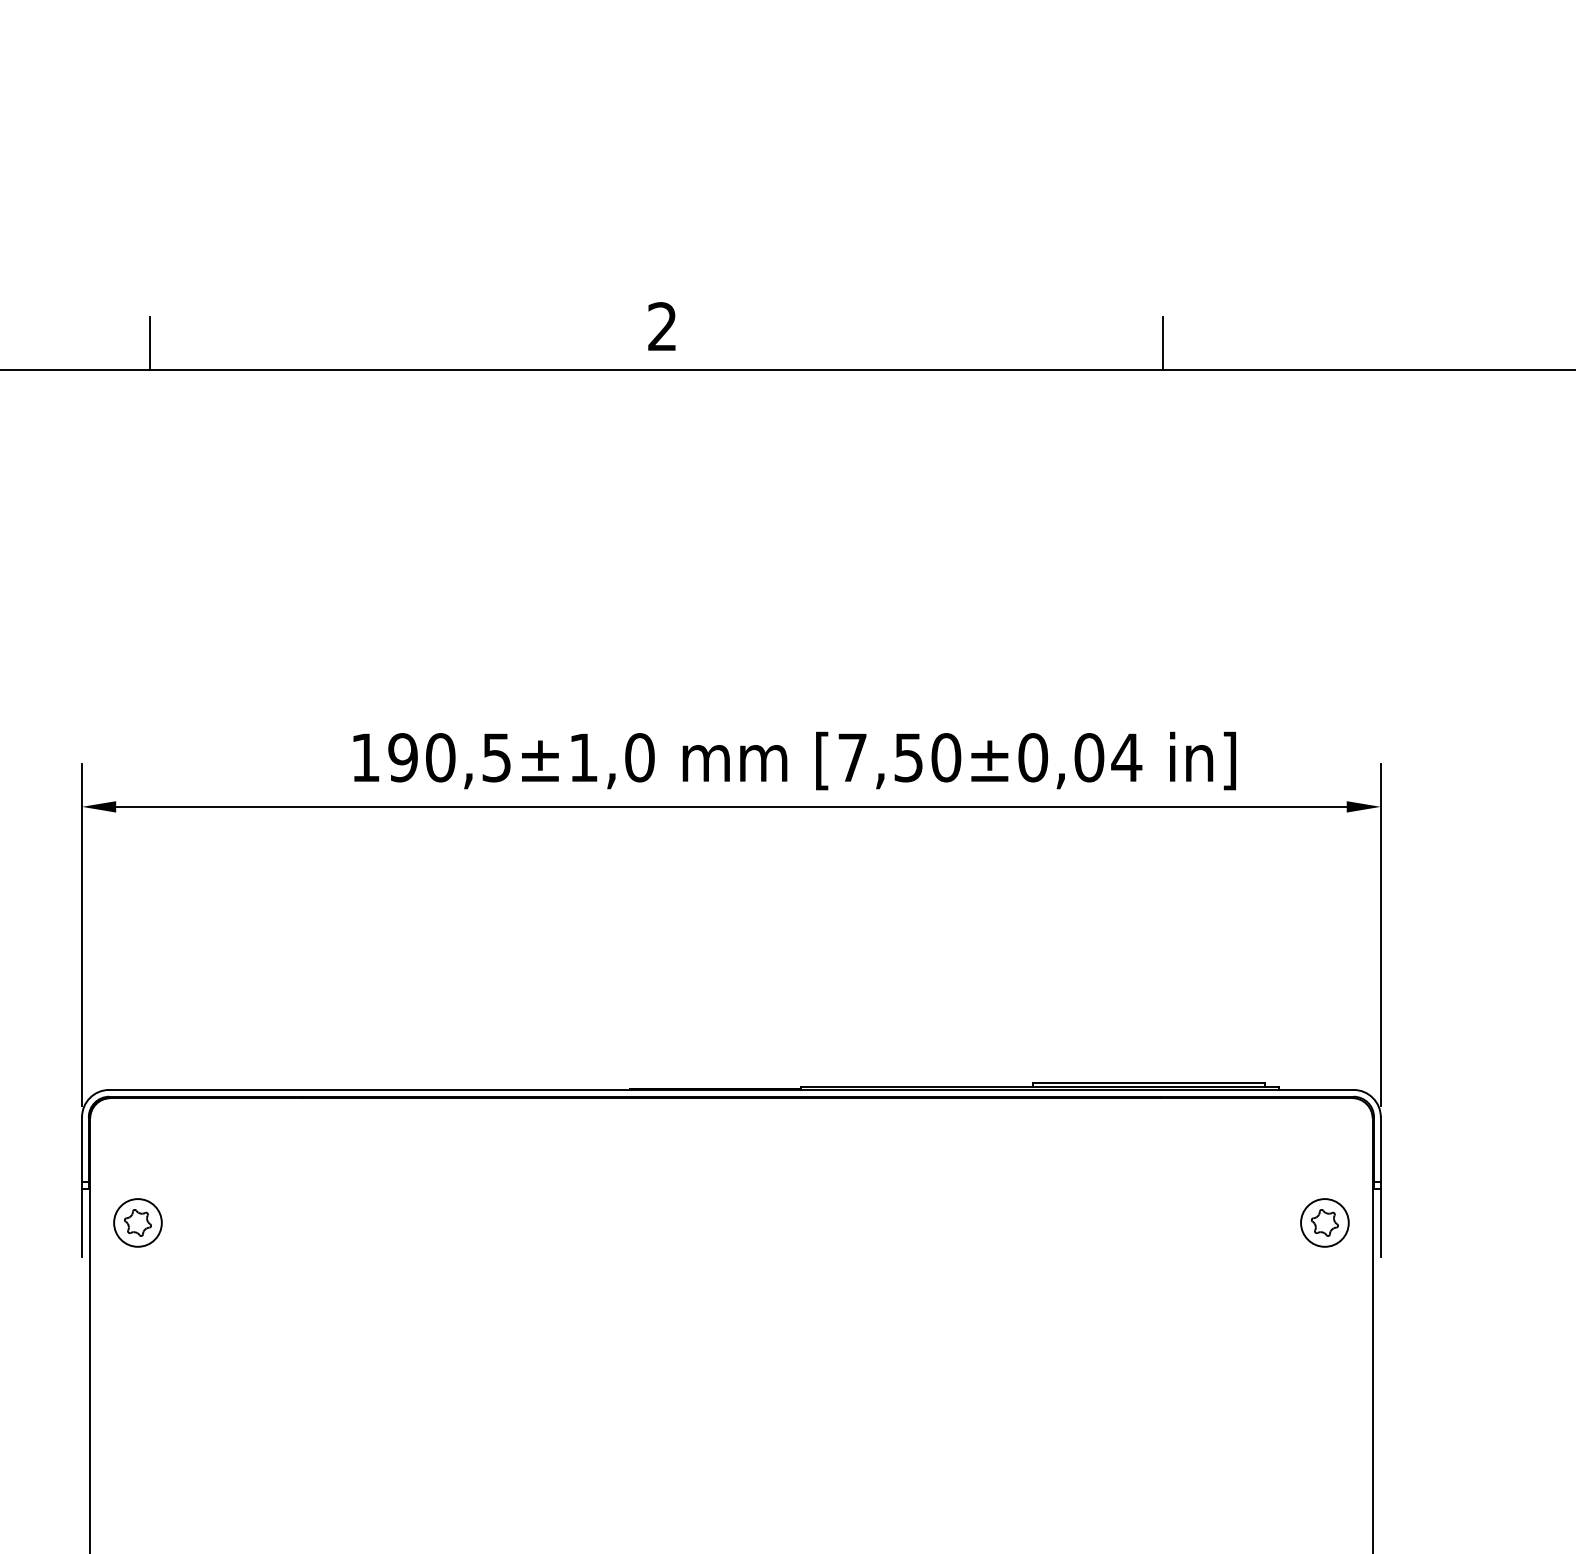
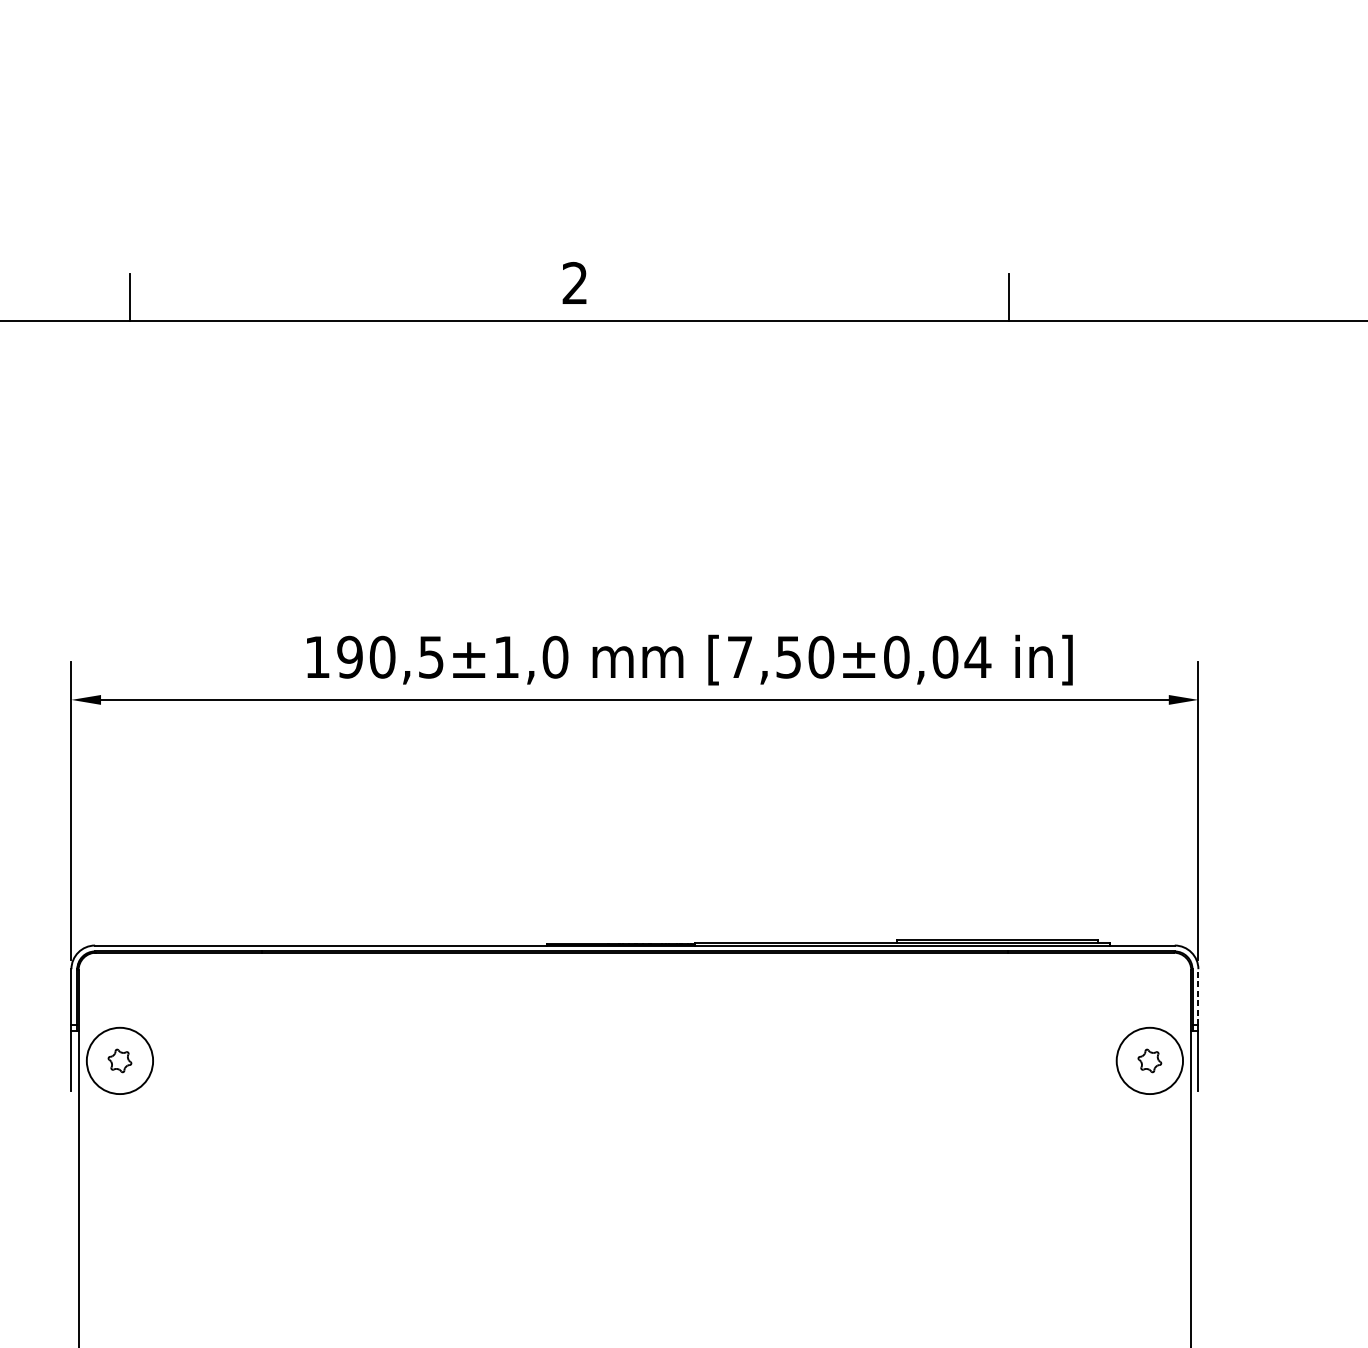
line: (1380, 1149) -> (1198, 997), solid -> dashed
circle: (137, 1222) -> (119, 1060), size x1.6
circle: (1324, 1222) -> (1149, 1060), size x1.6

